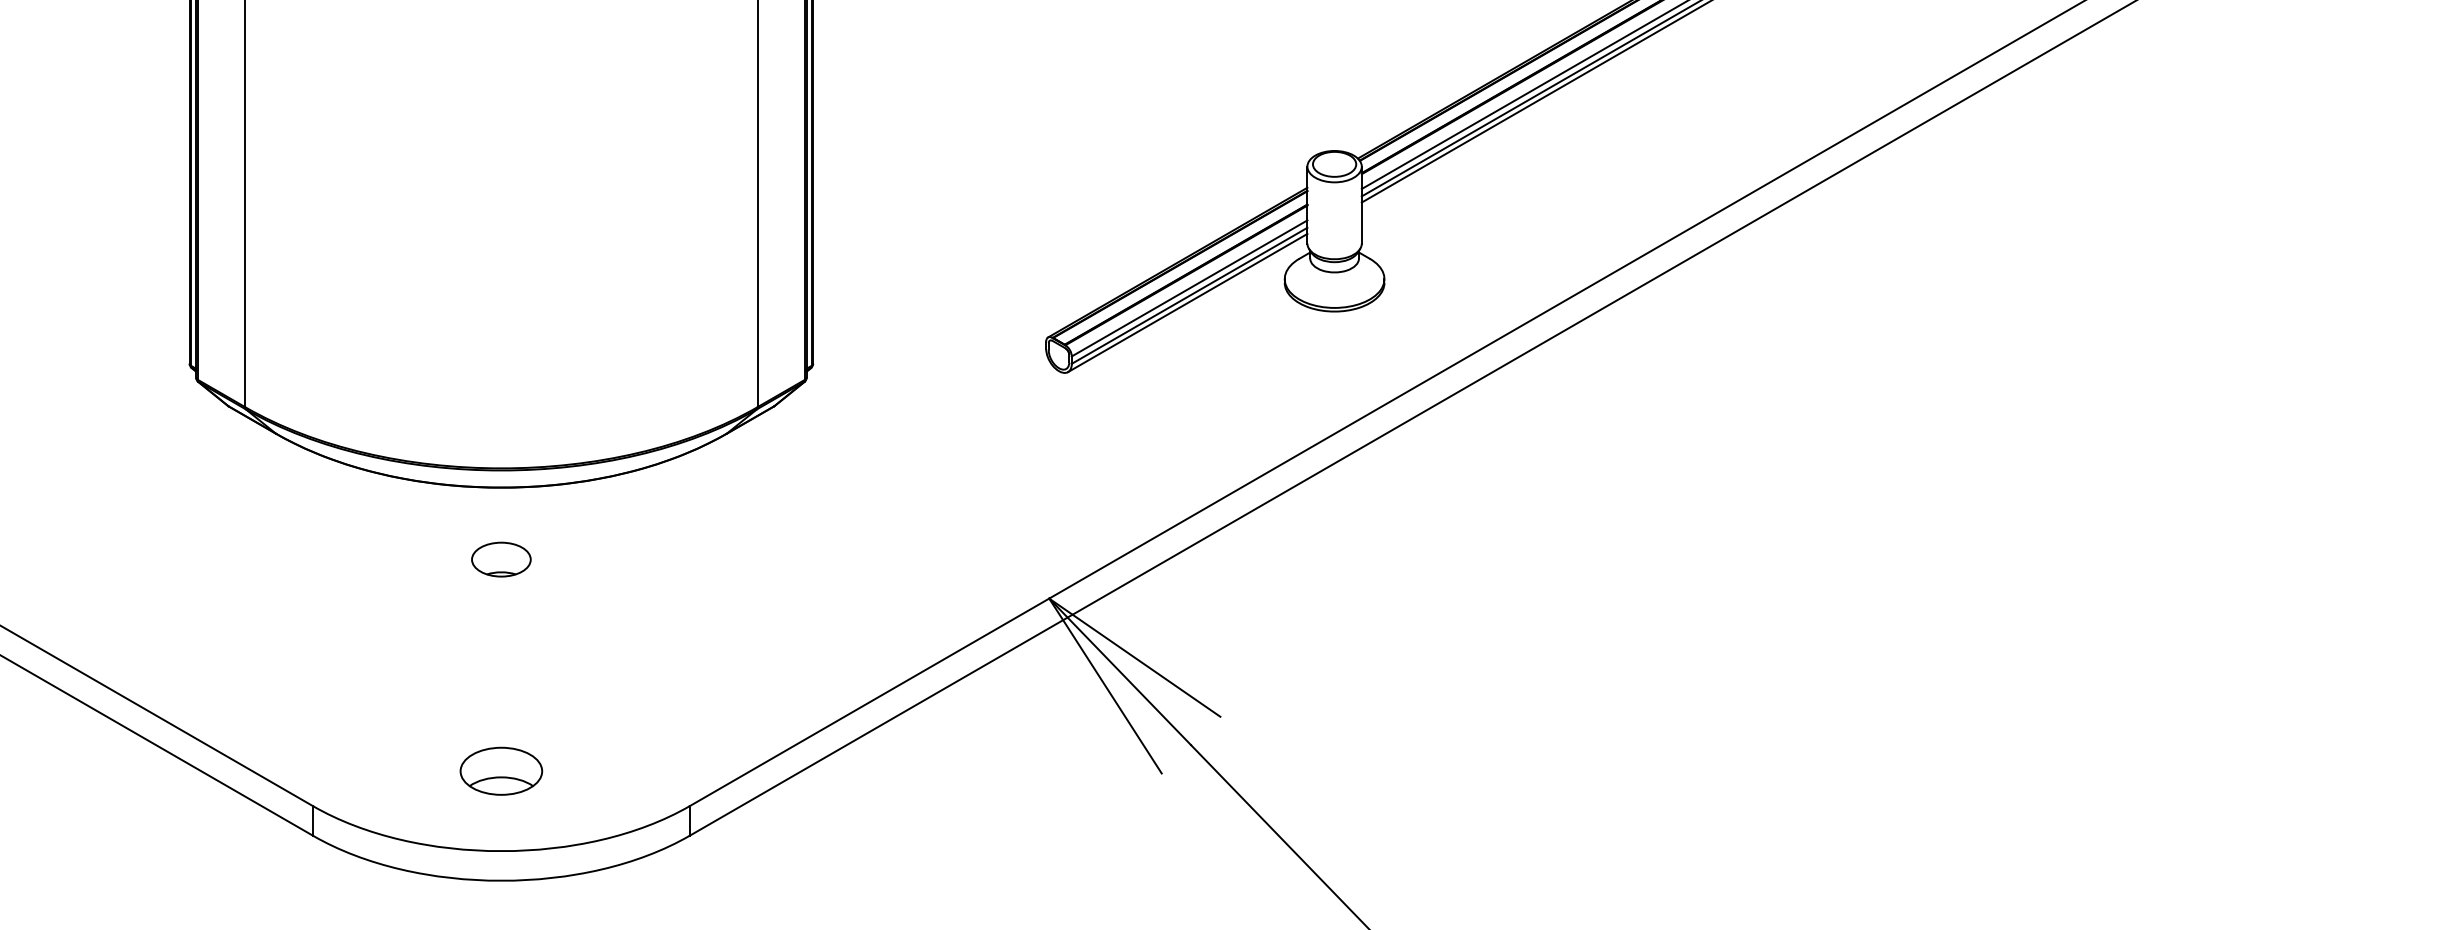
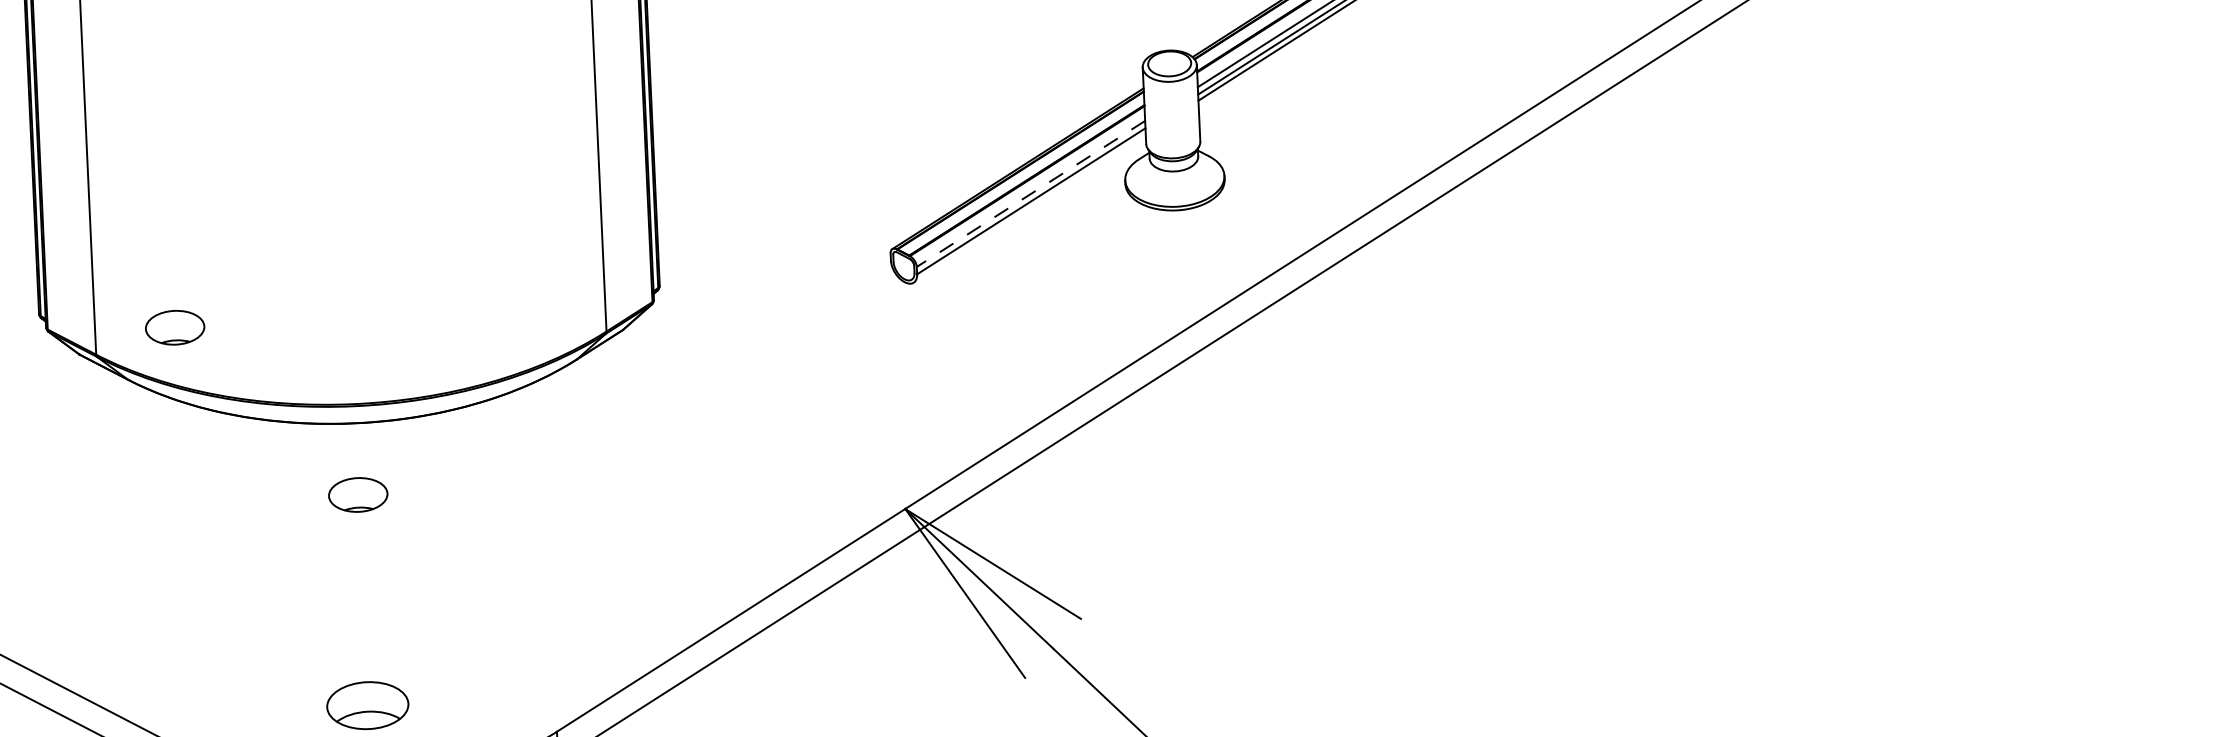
line: (1189, 288) -> (1030, 194), solid -> dashed
line: (1187, 302) -> (1029, 208), removed
part: (325, 383) -> (175, 327), added

